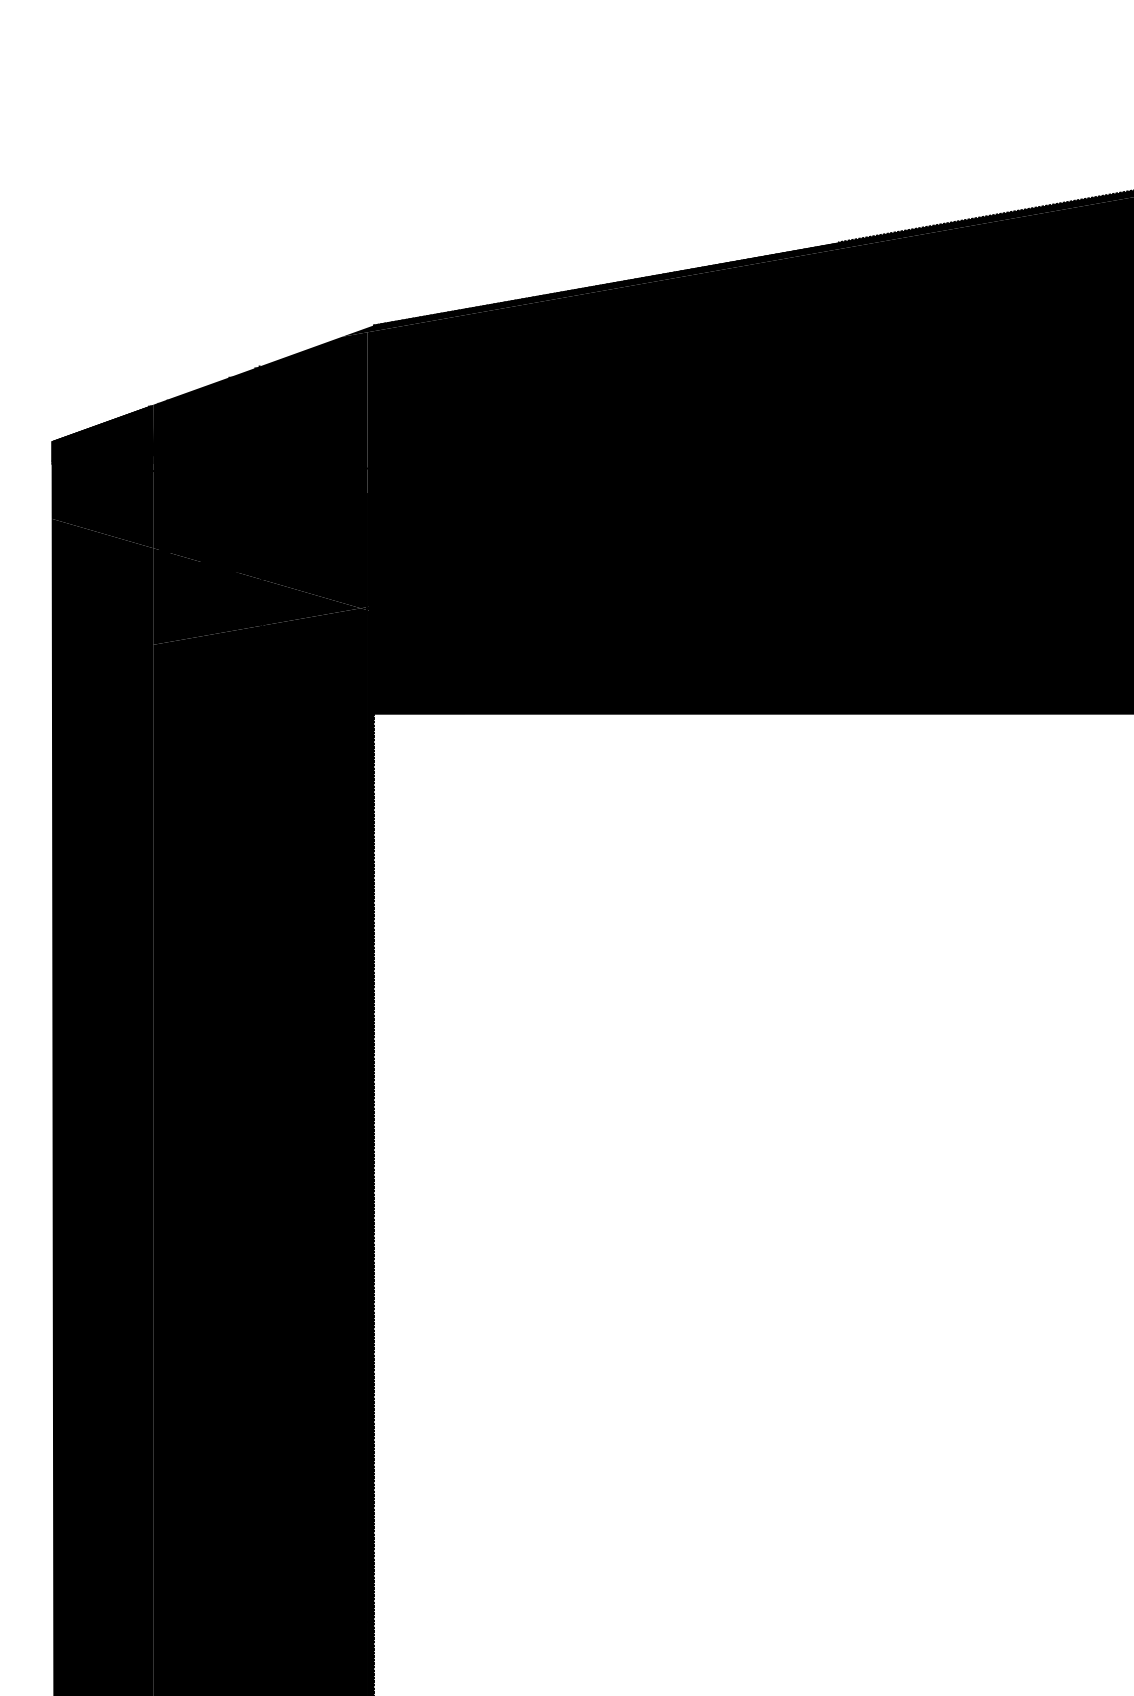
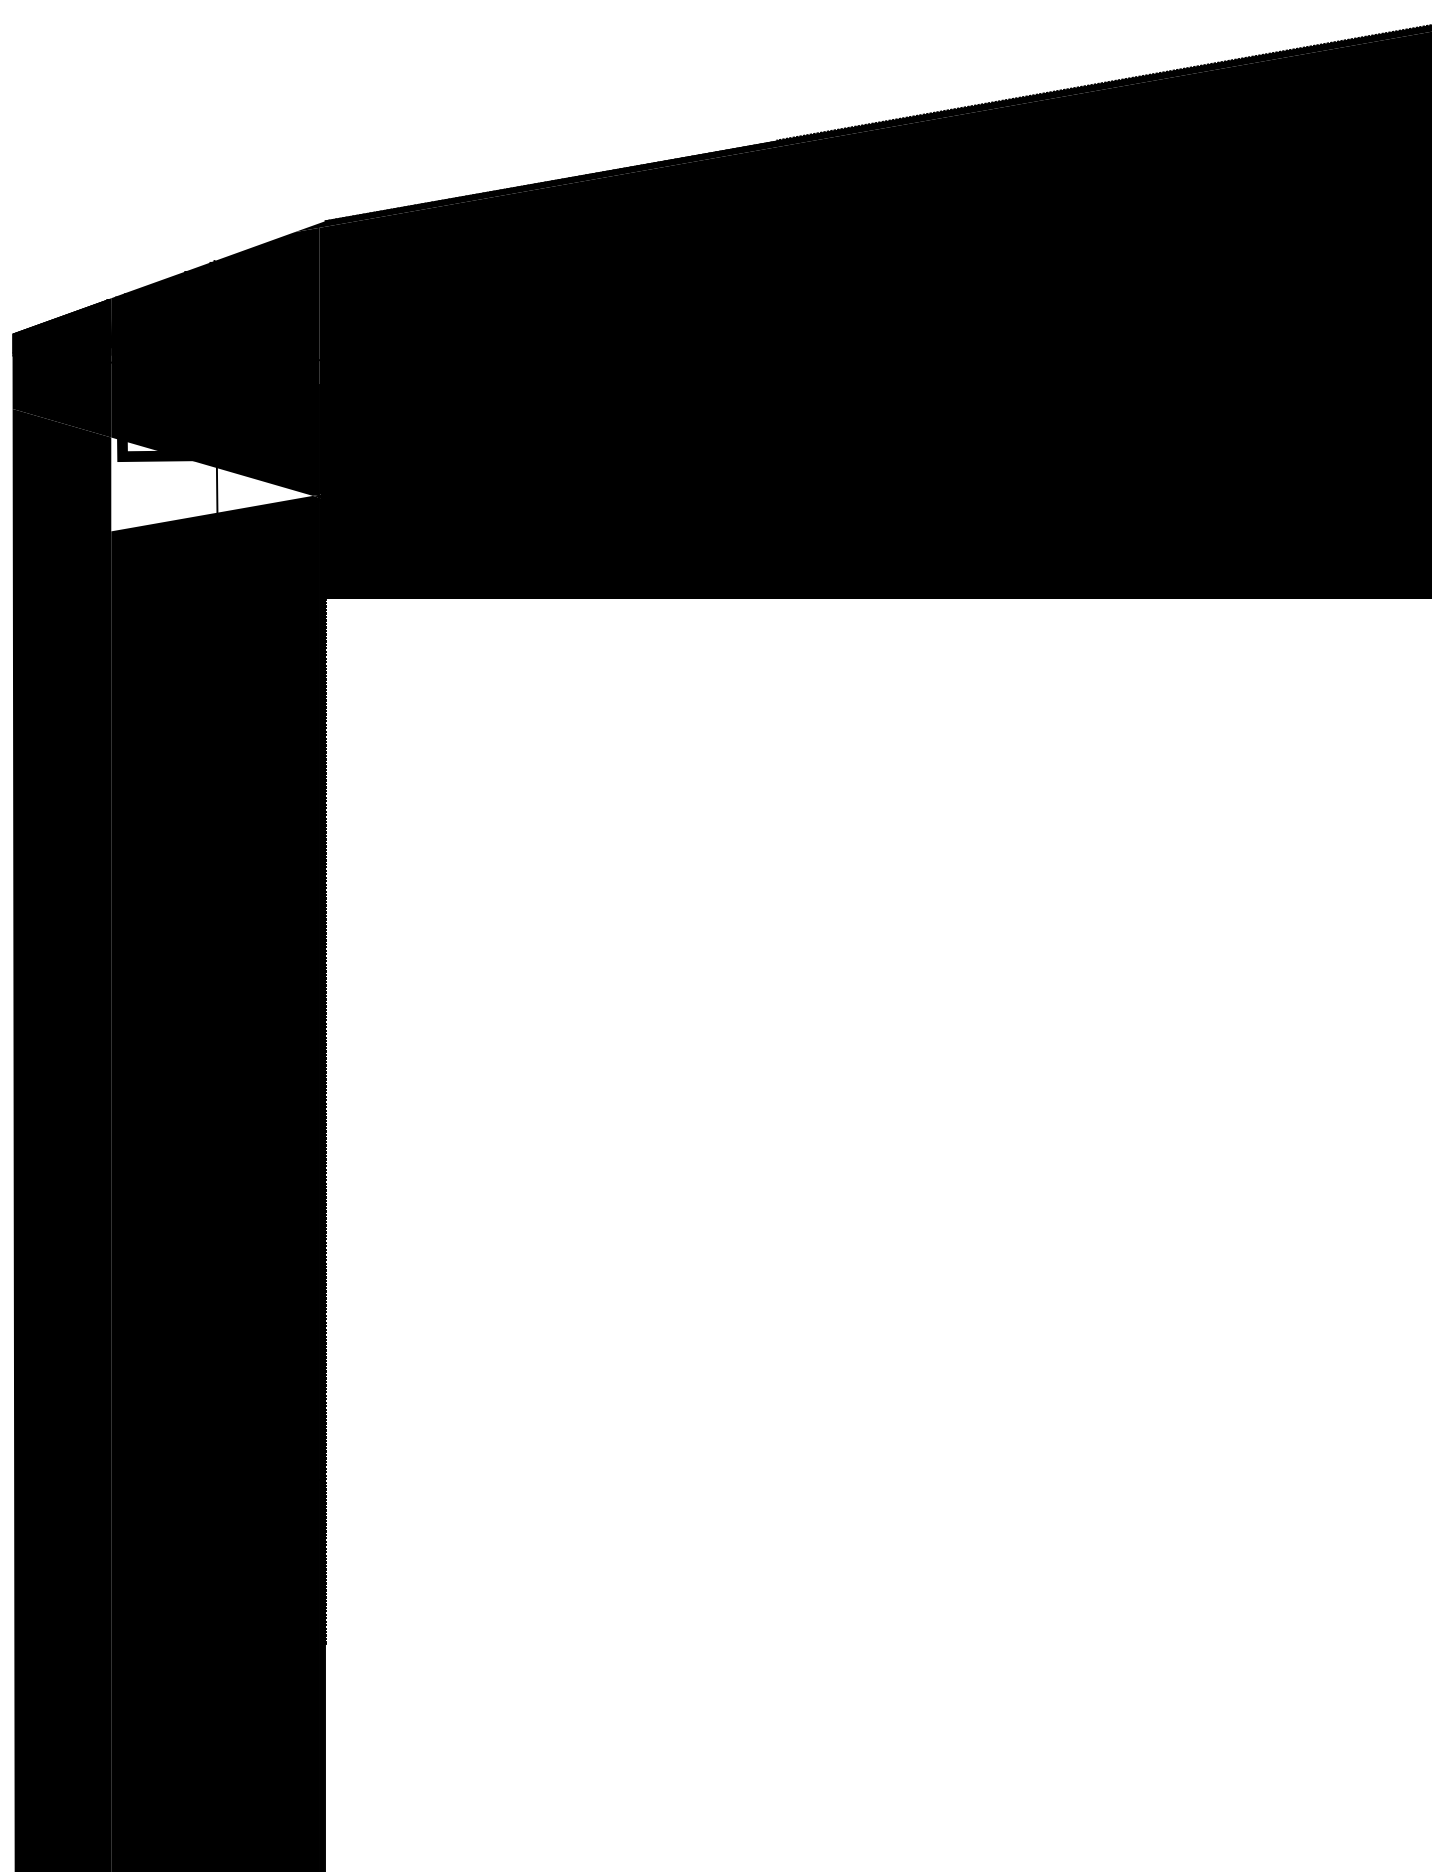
fill: (186, 558) -> (143, 447), removed
fill: (256, 596) -> (211, 484), removed

